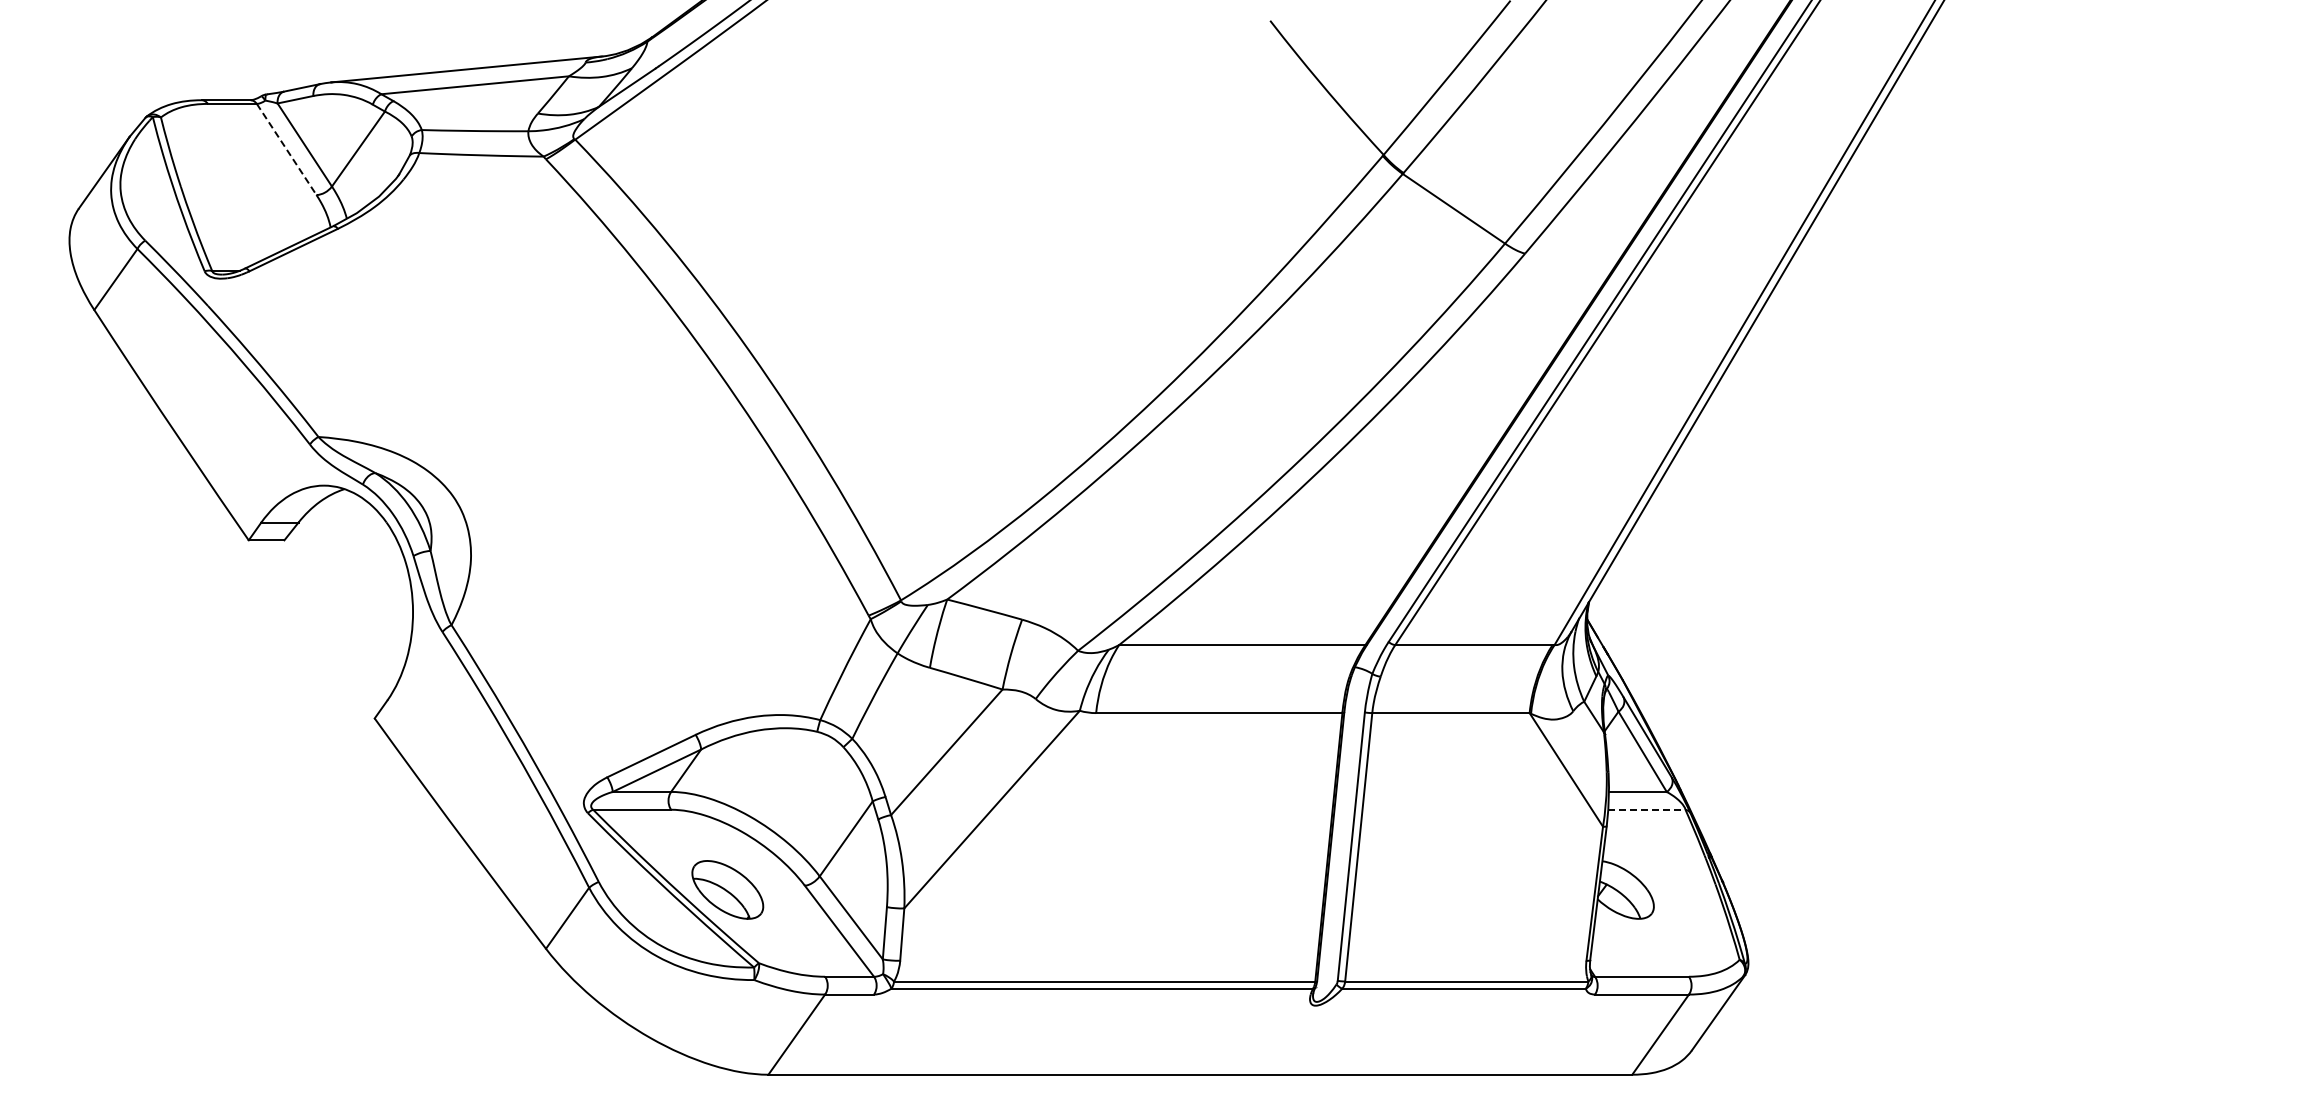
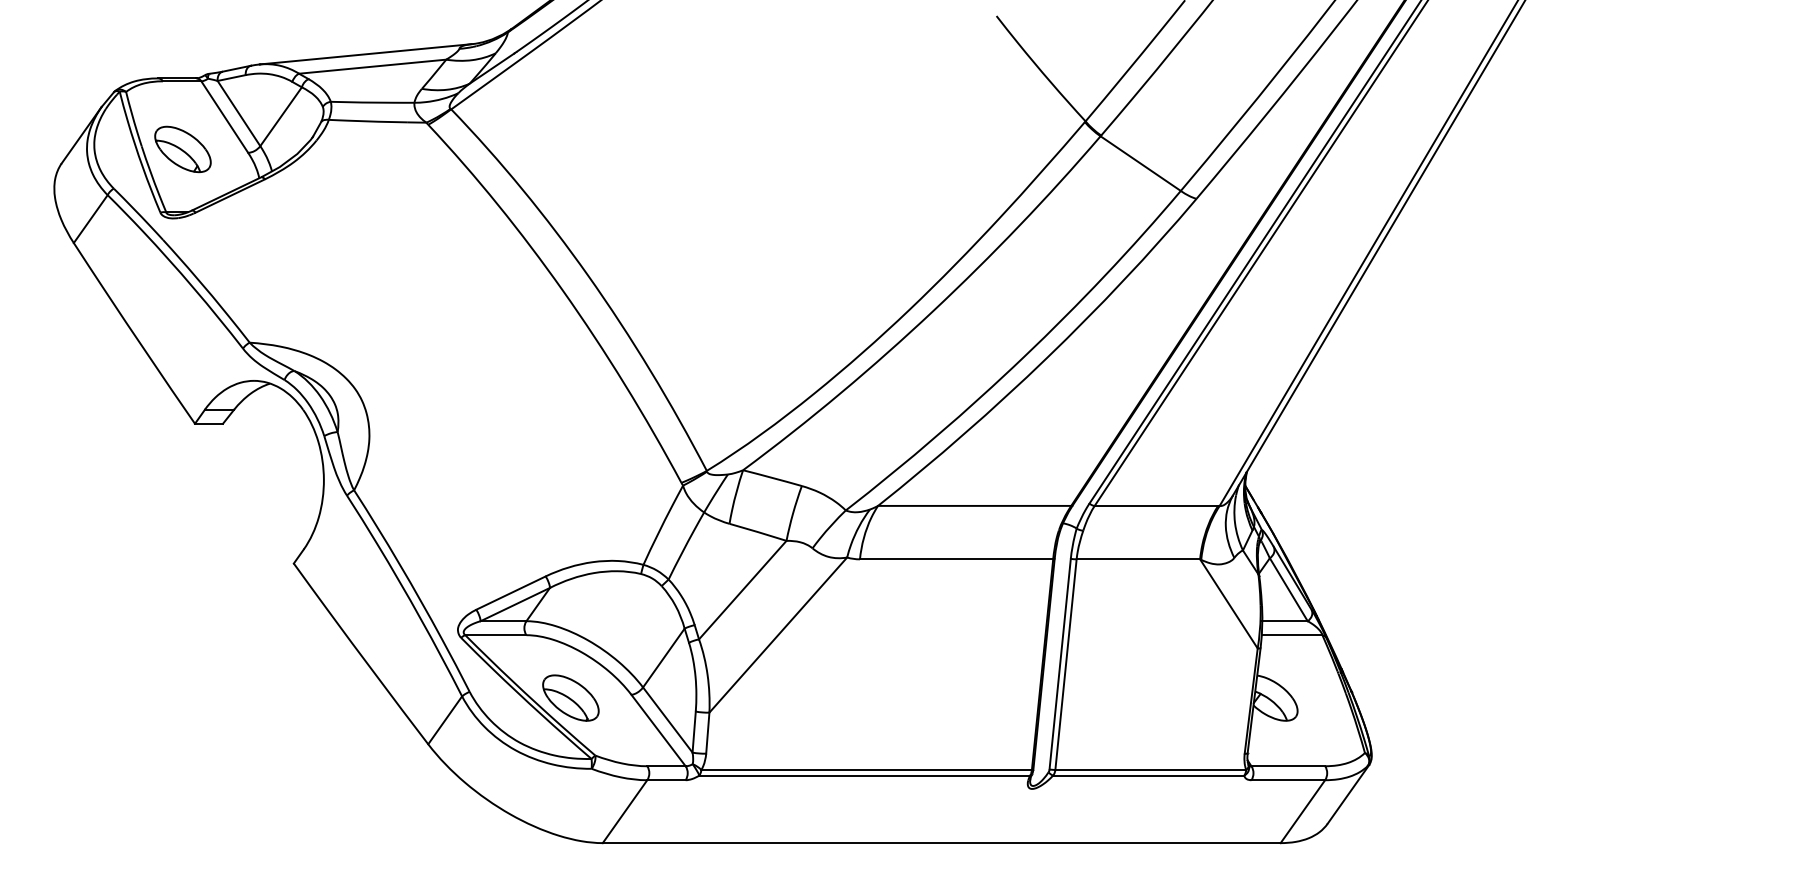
line: (286, 149) -> (224, 117), dashed -> solid
part: (233, 190) -> (183, 149), added
line: (1646, 809) -> (1291, 634), dashed -> solid

